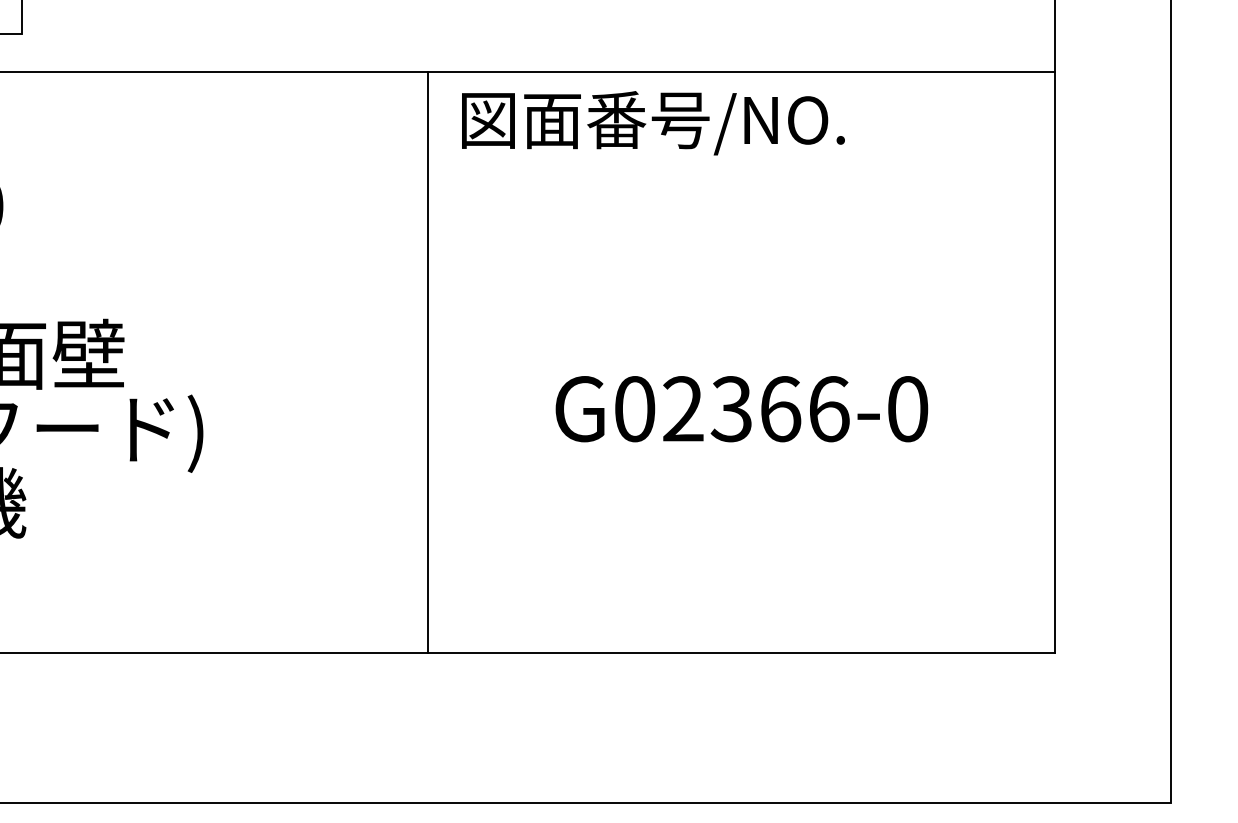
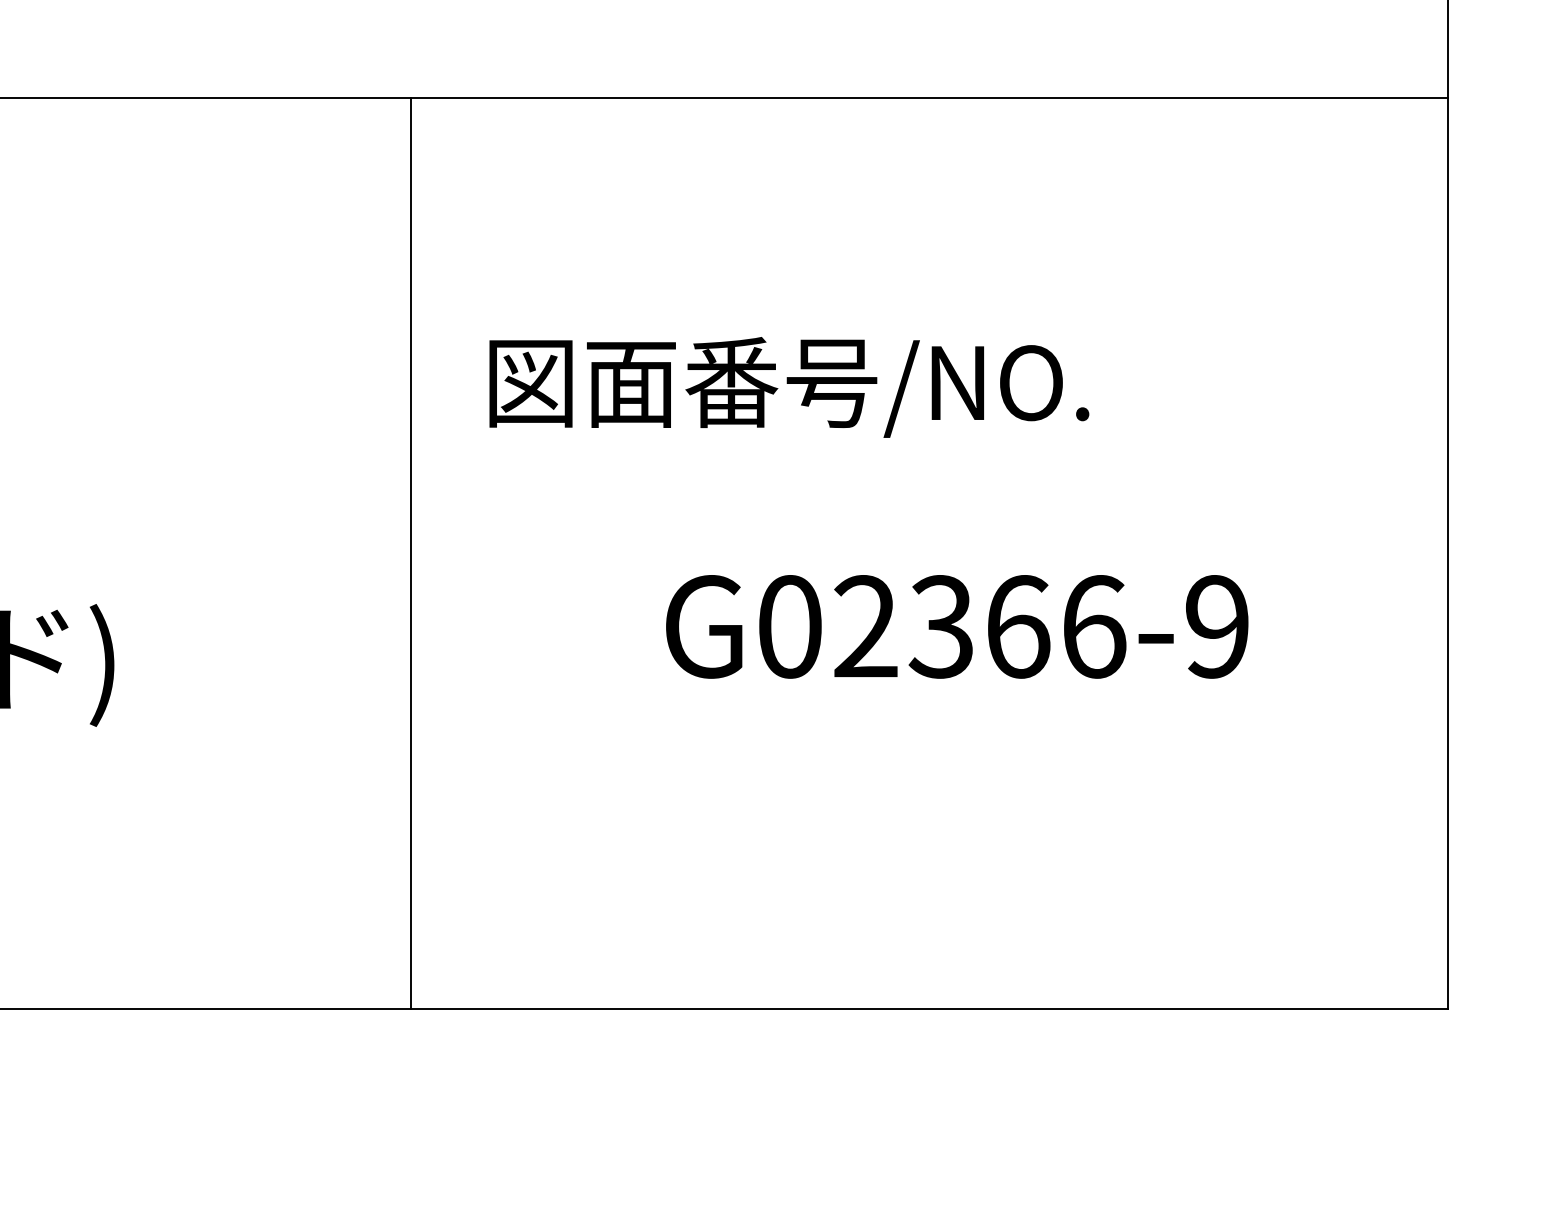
text: (653, 123) -> (789, 387), moved
line: (428, 362) -> (412, 553), moved
text: (907, 409) -> (1216, 627), G02366-0 -> G02366-9

